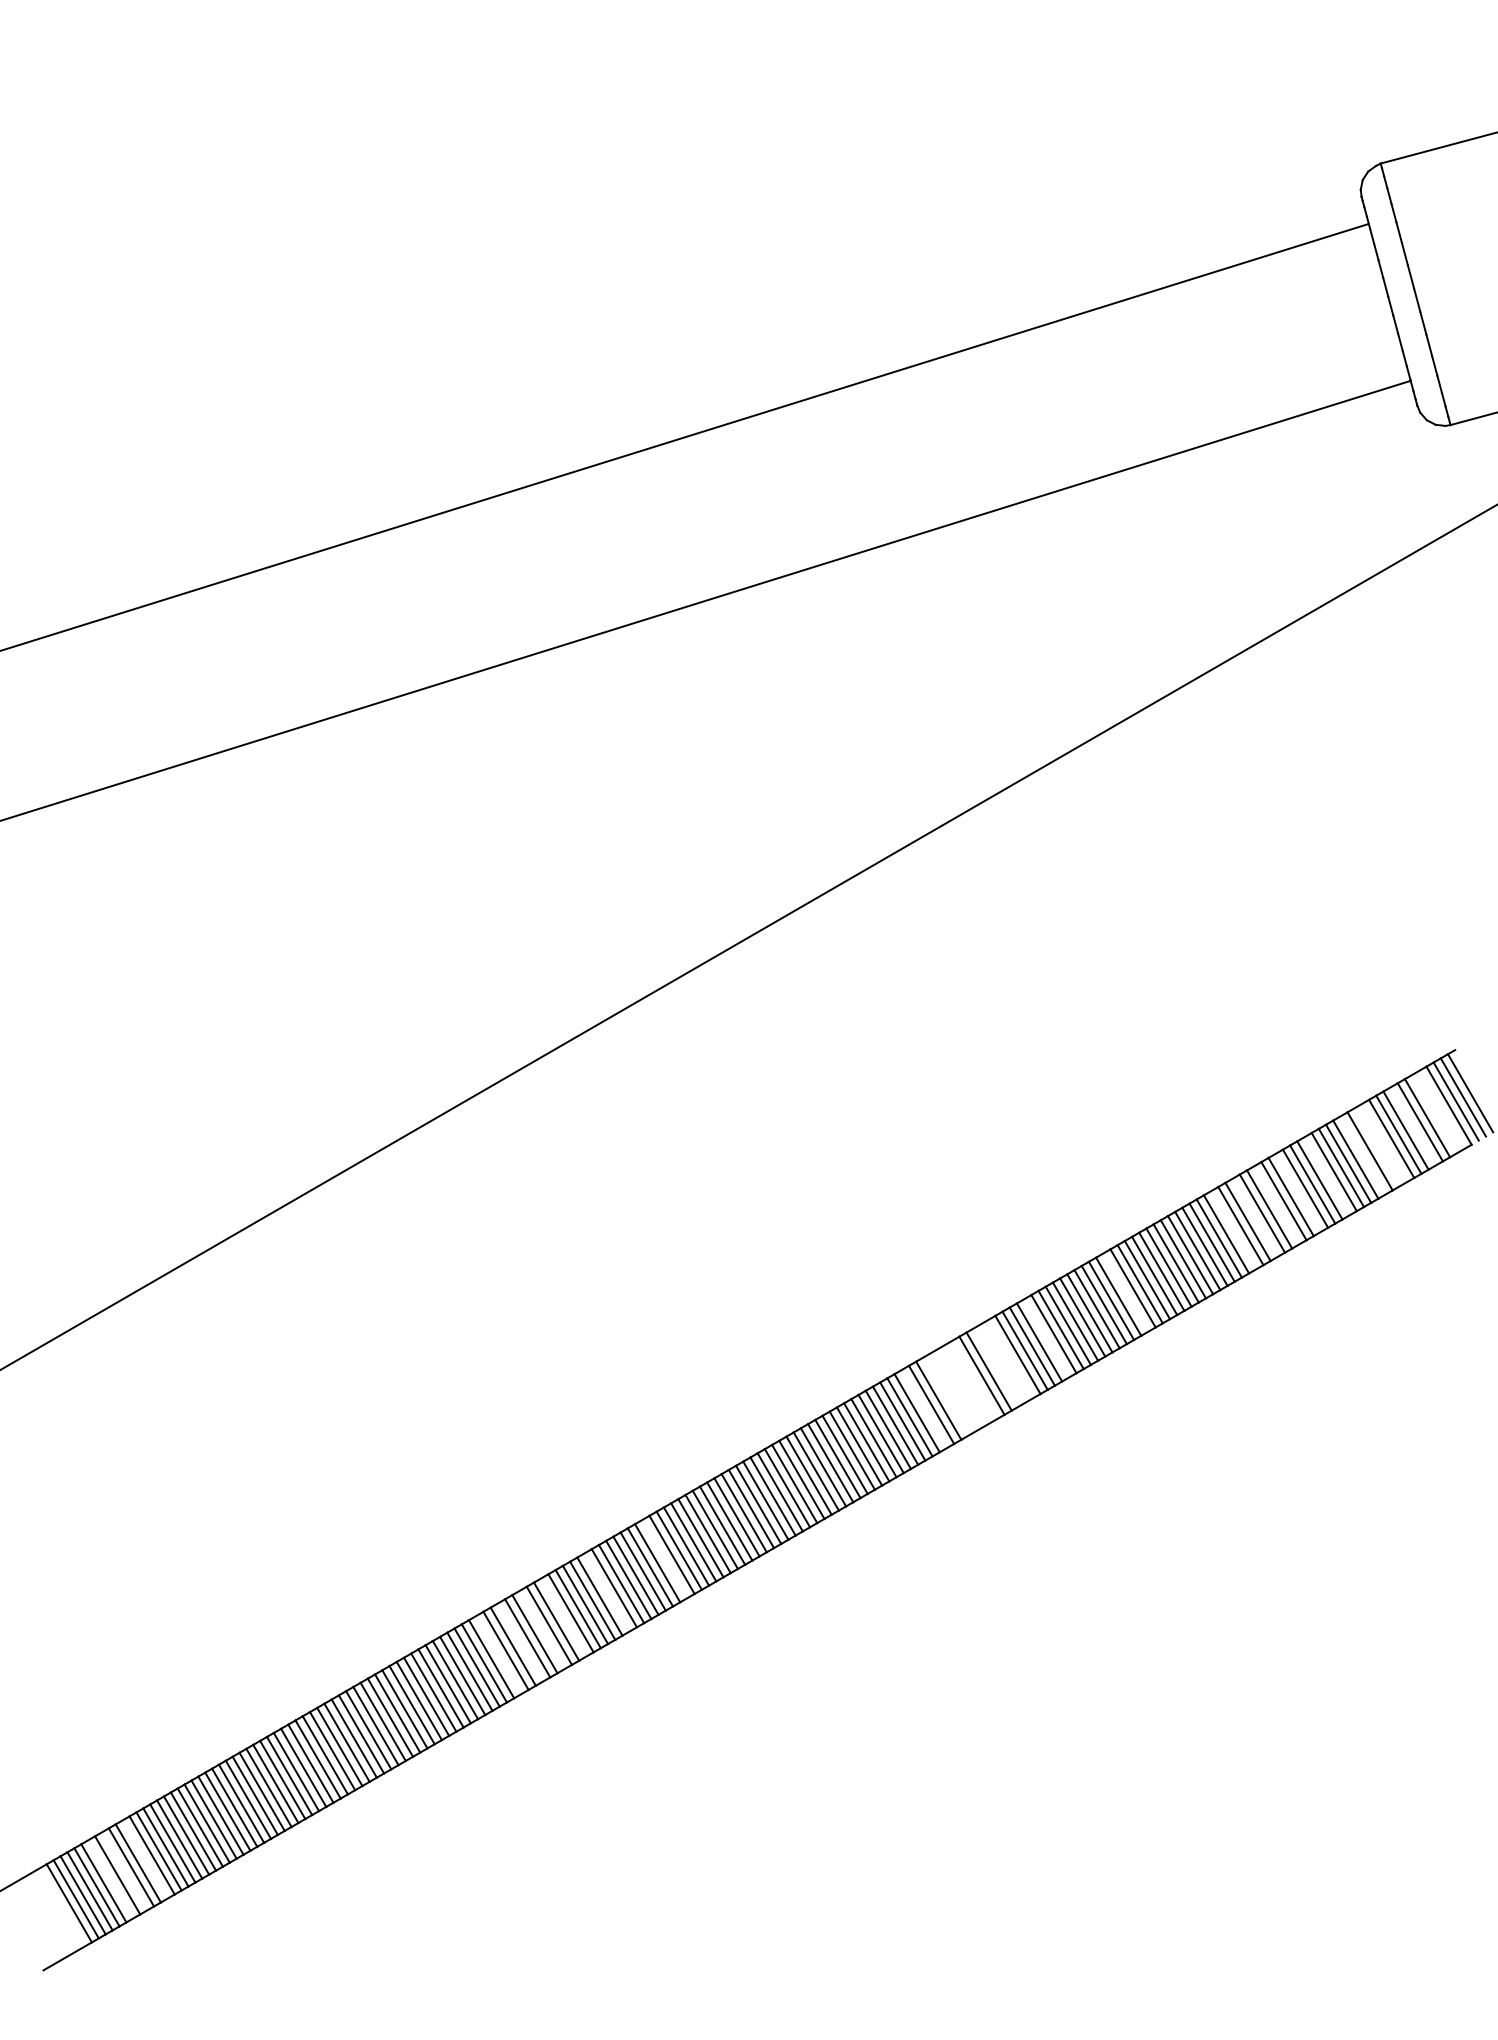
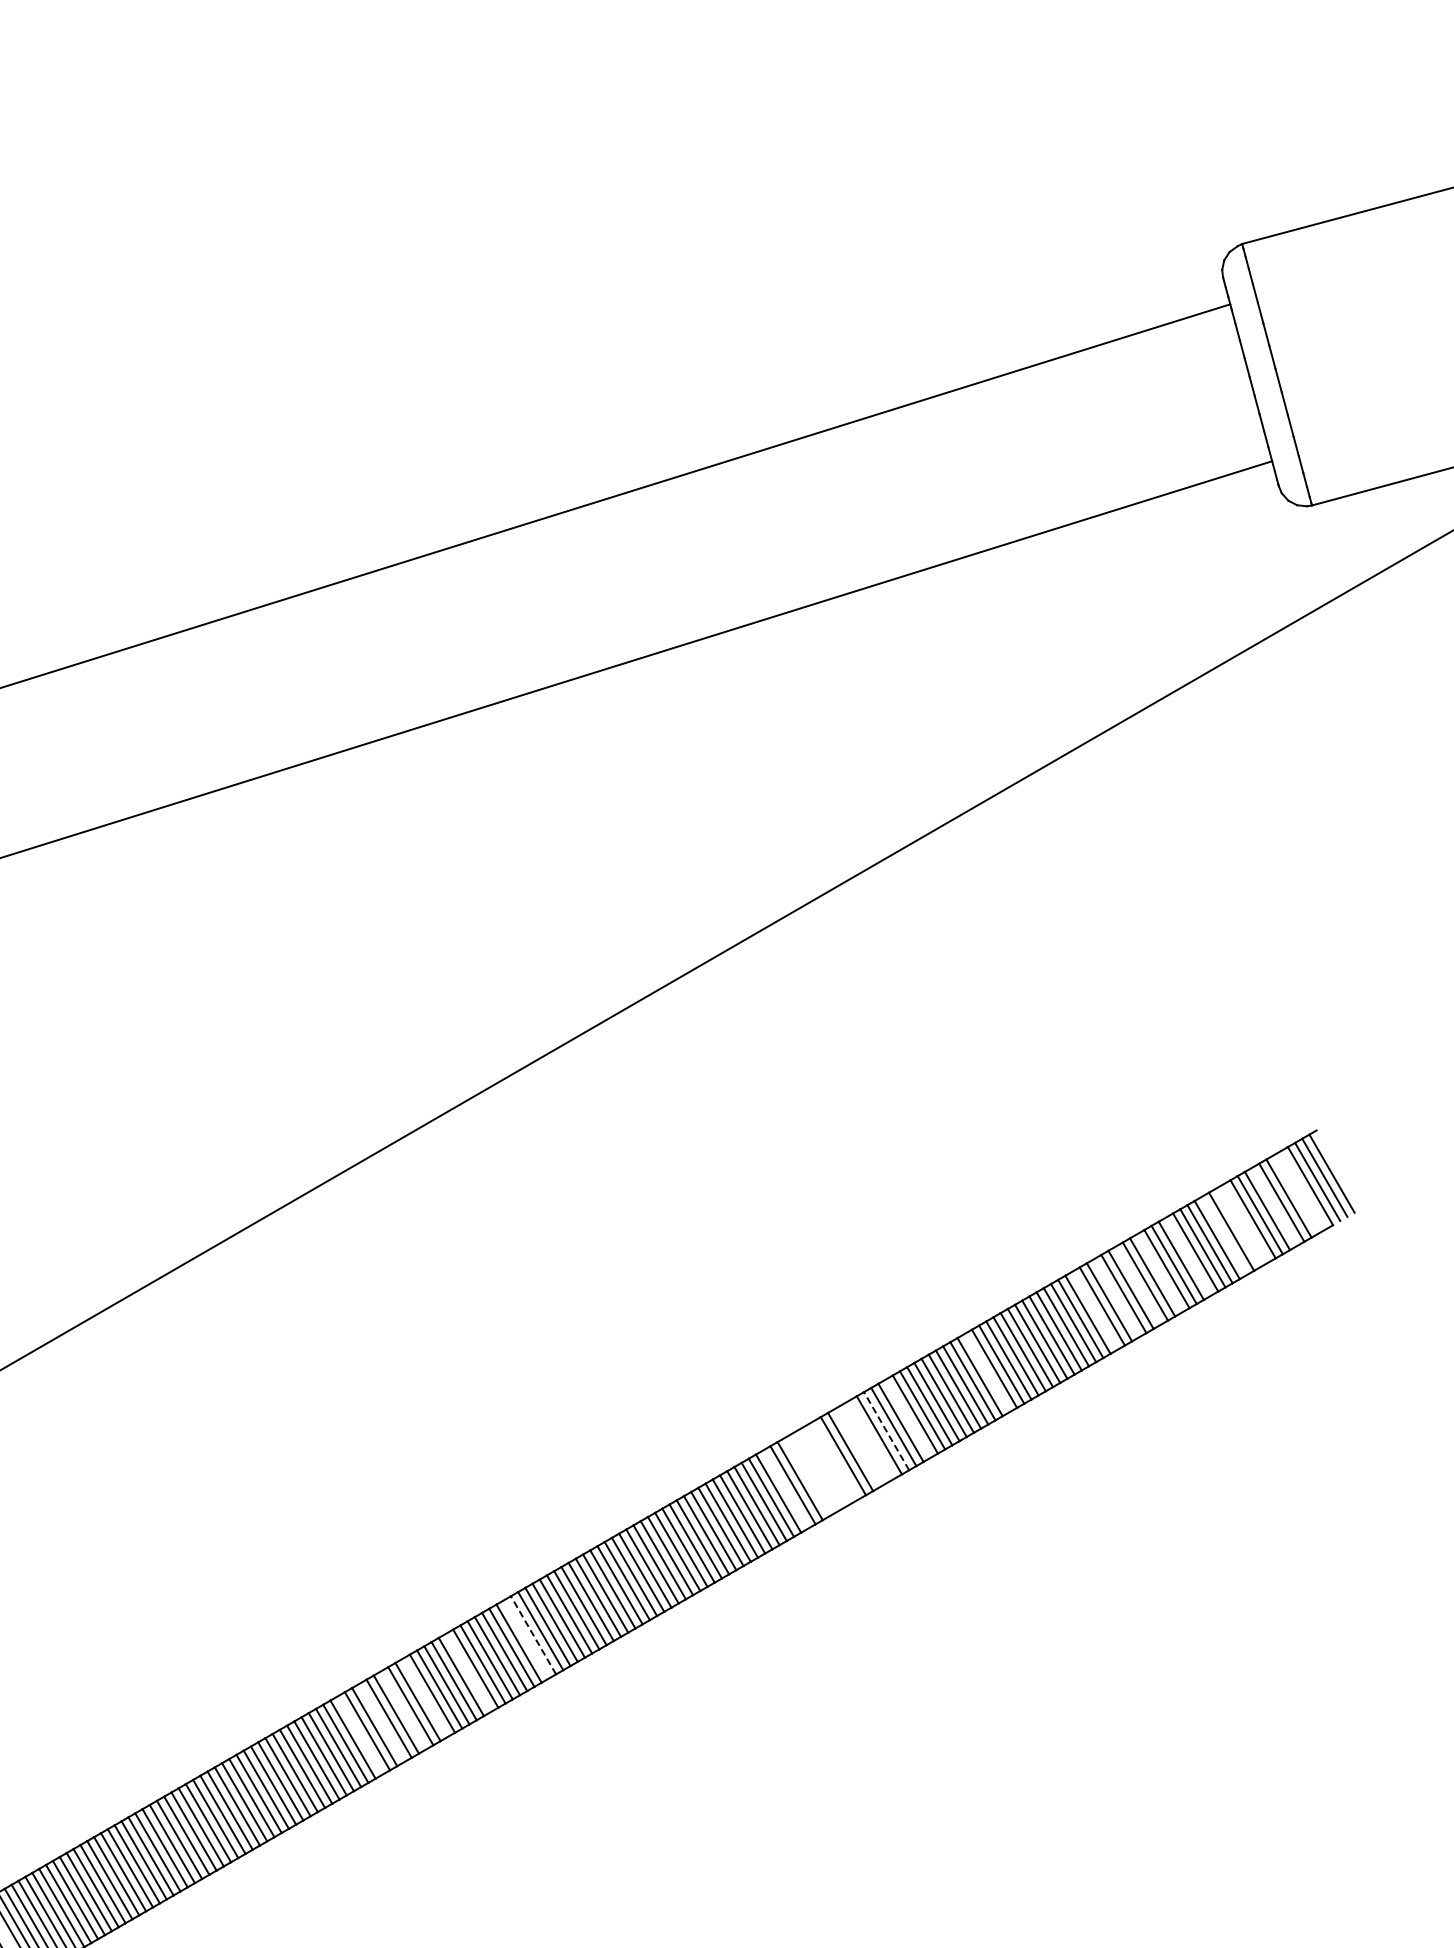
line: (1024, 1350) -> (885, 1430), solid -> dashed
line: (671, 1554) -> (532, 1634), solid -> dashed

